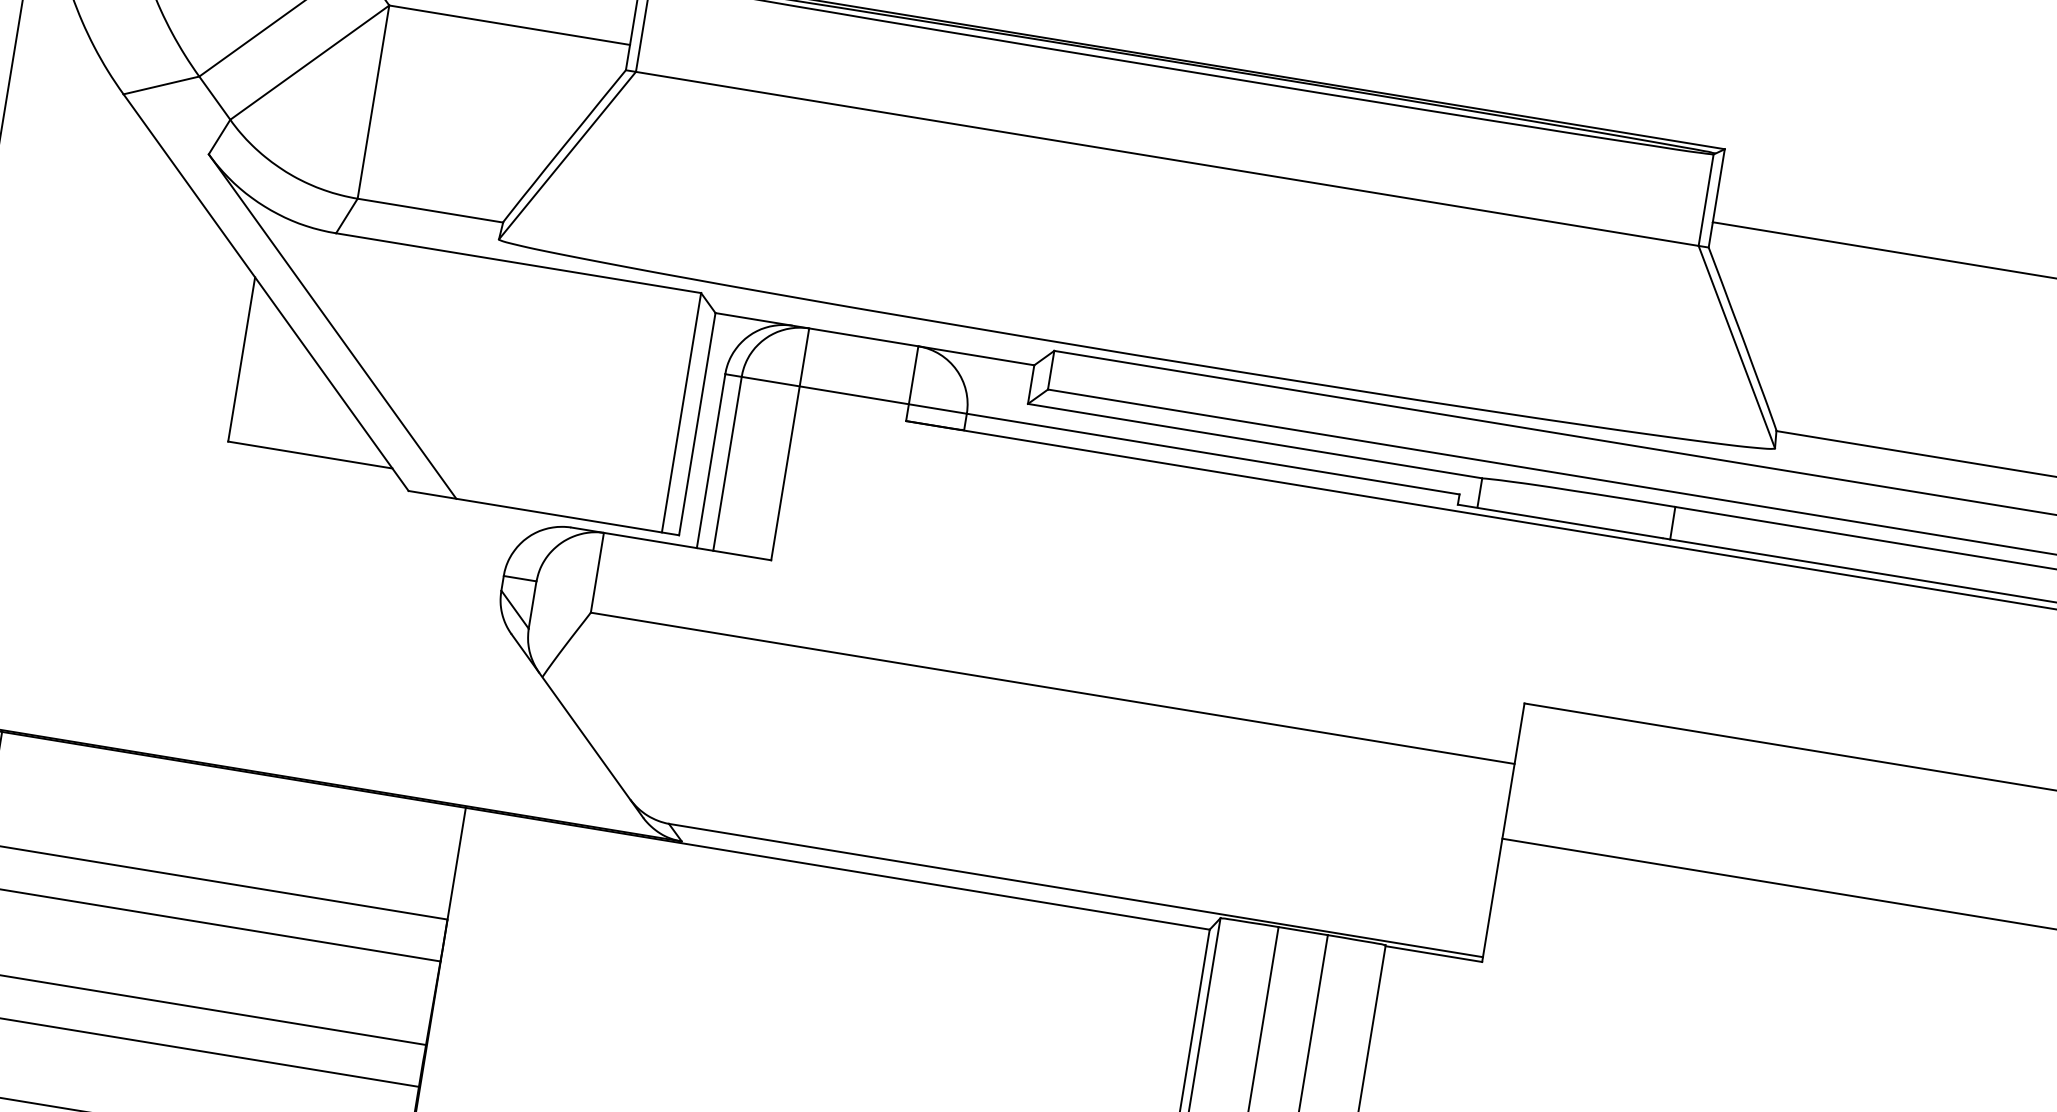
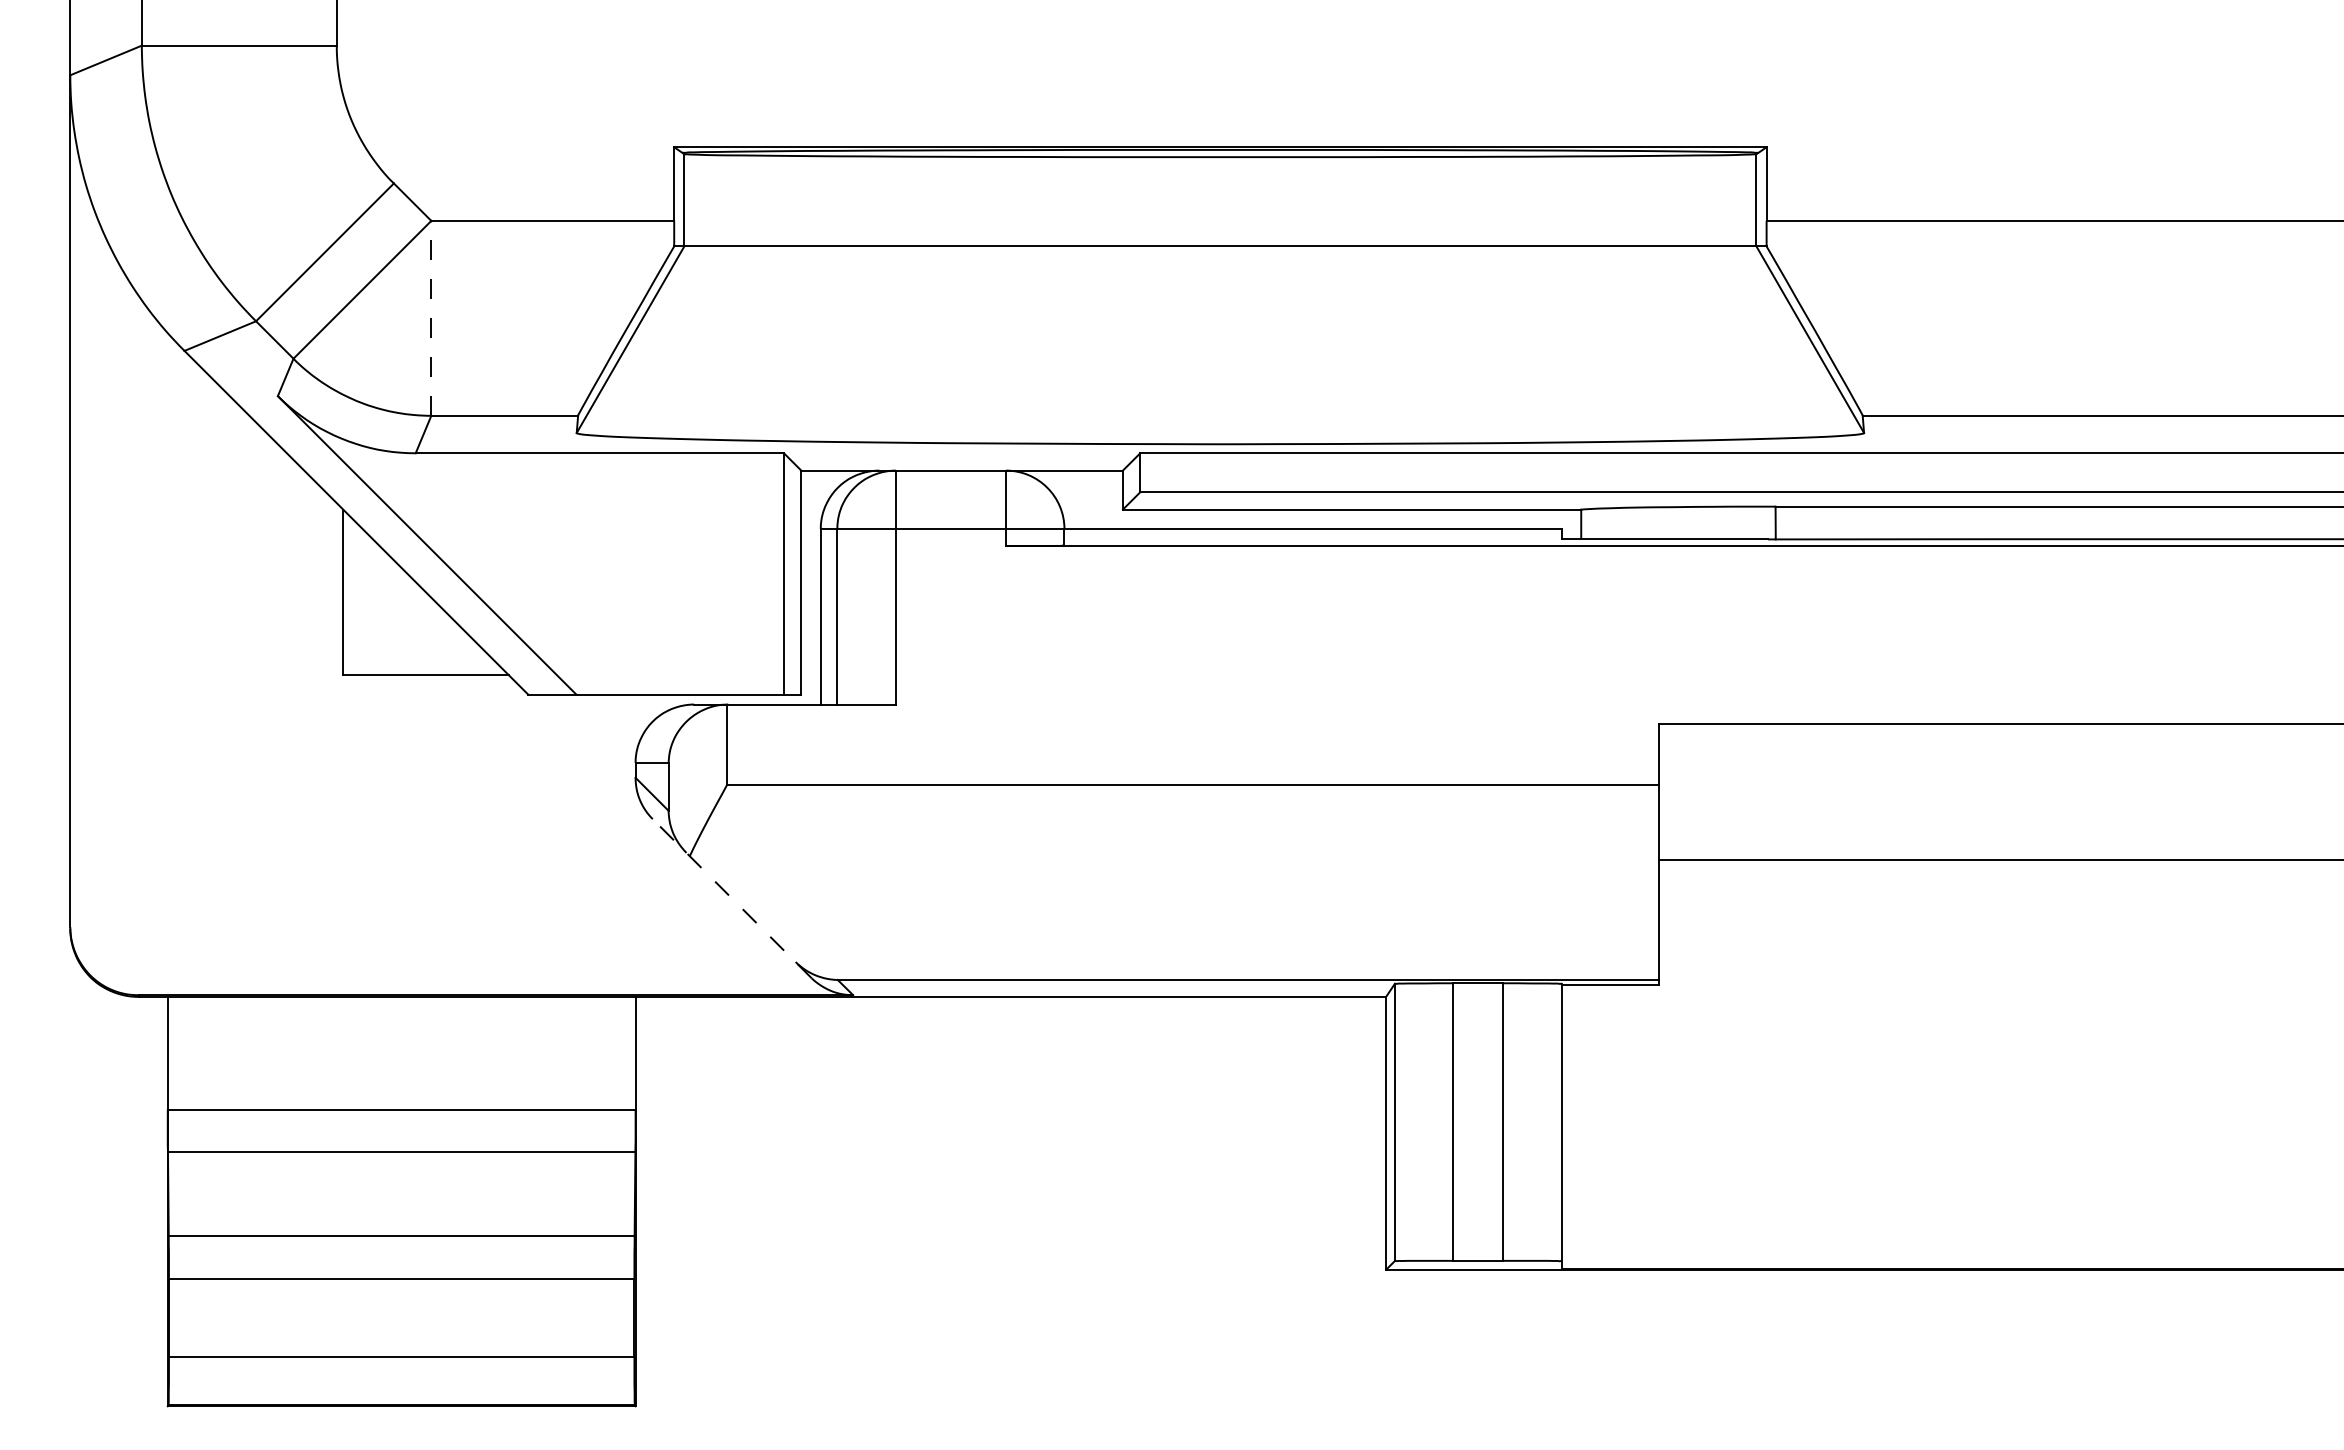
line: (373, 101) -> (431, 317), solid -> dashed
line: (576, 725) -> (731, 898), solid -> dashed

